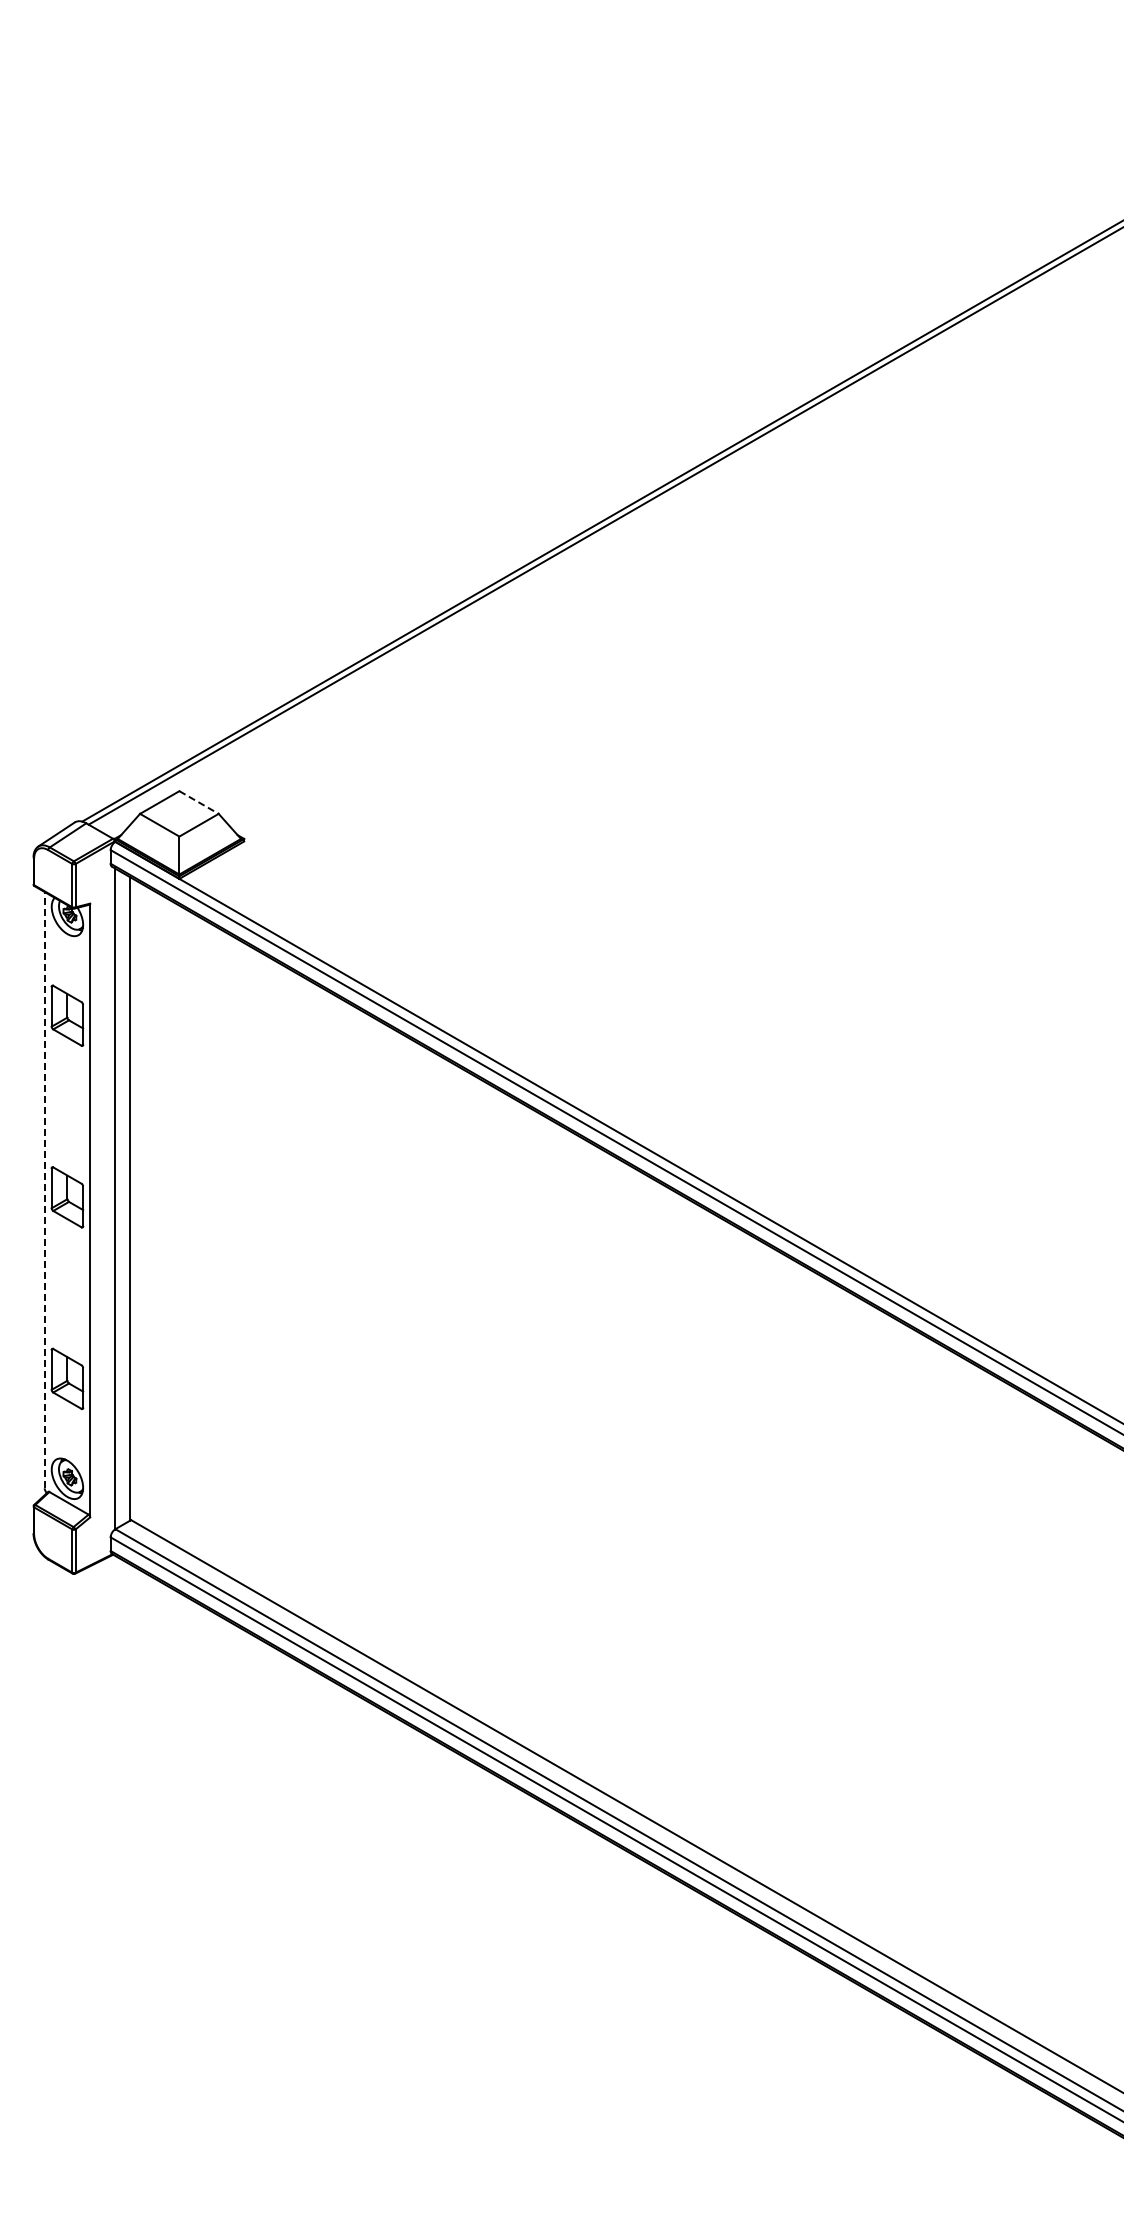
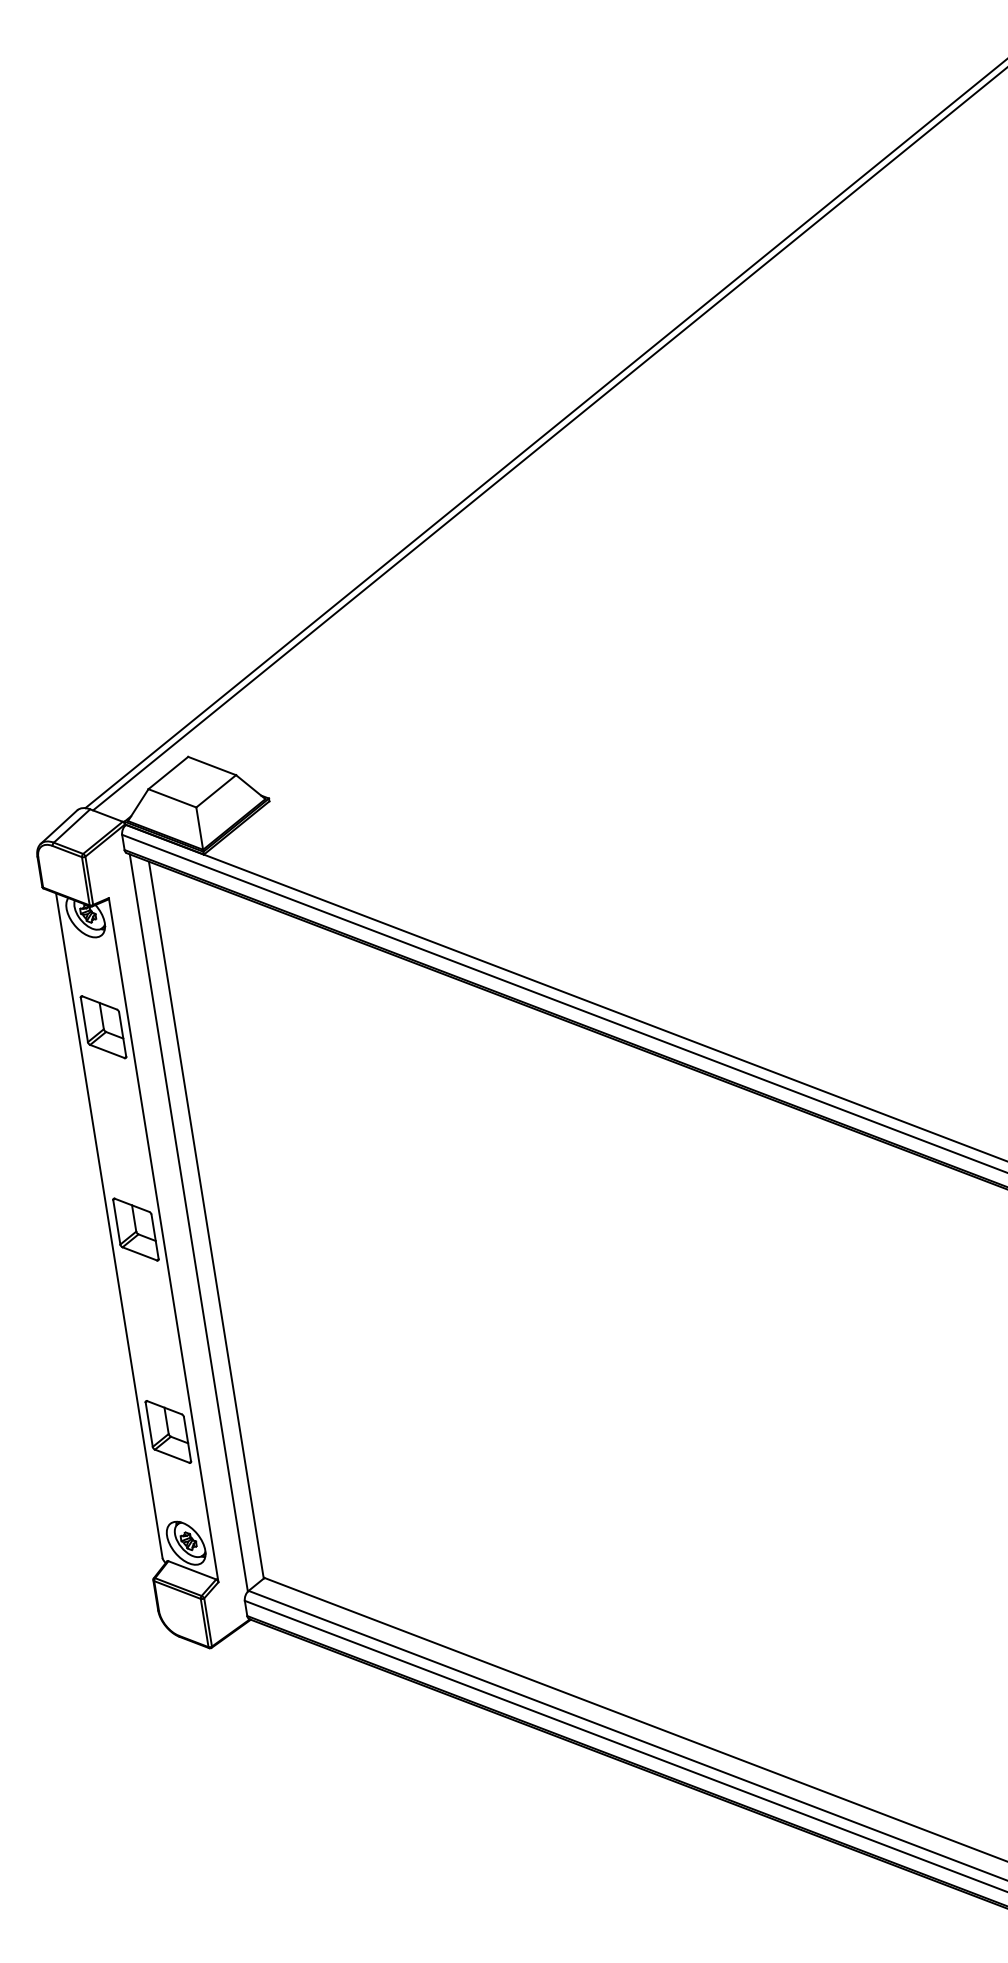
line: (199, 802) -> (212, 765), dashed -> solid
line: (44, 1189) -> (108, 1224), dashed -> solid

